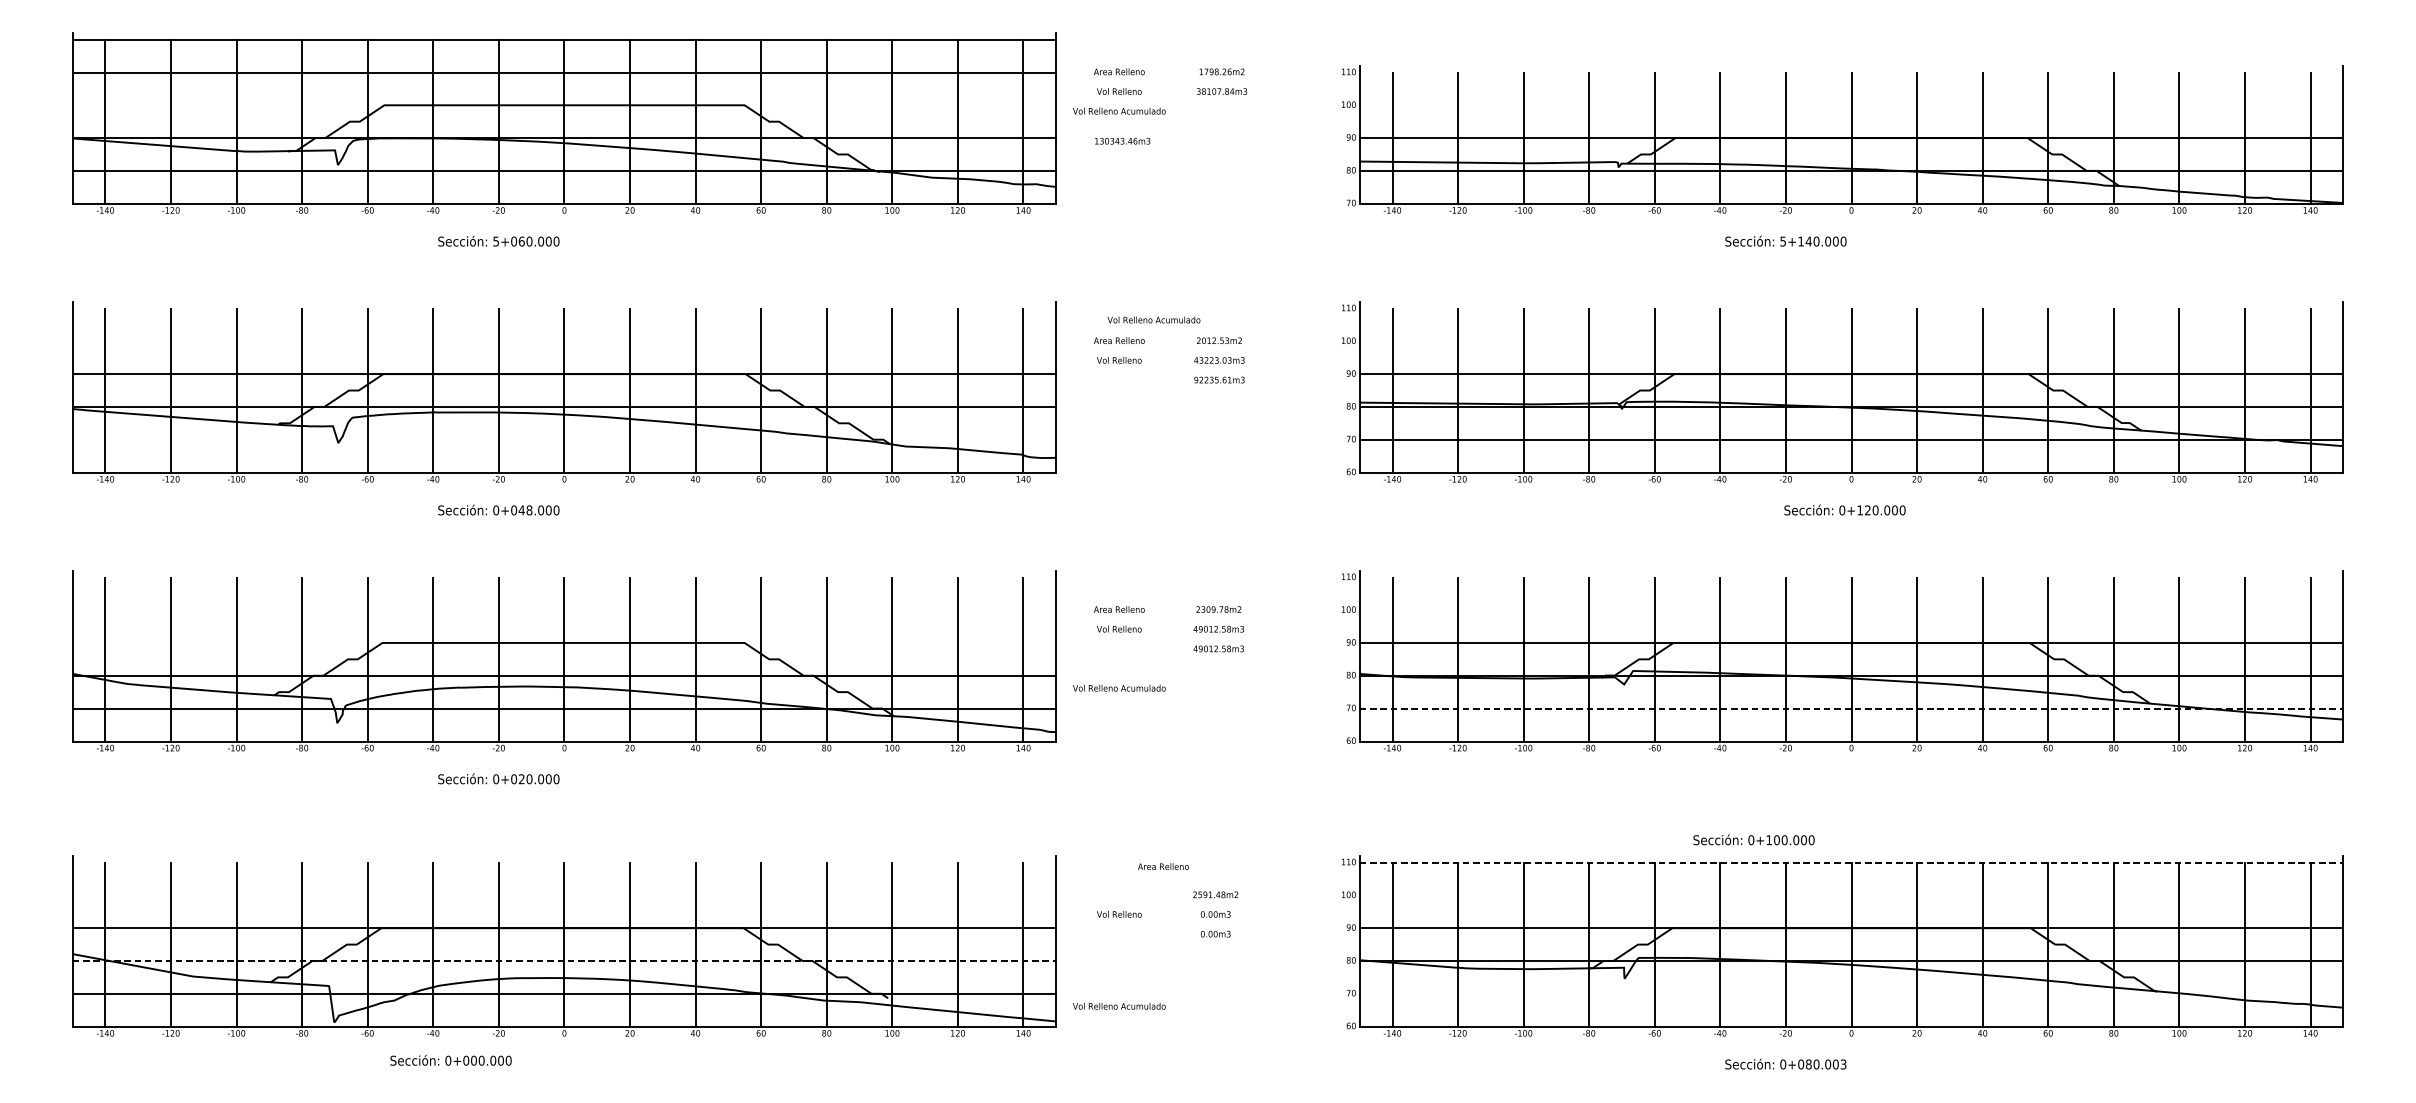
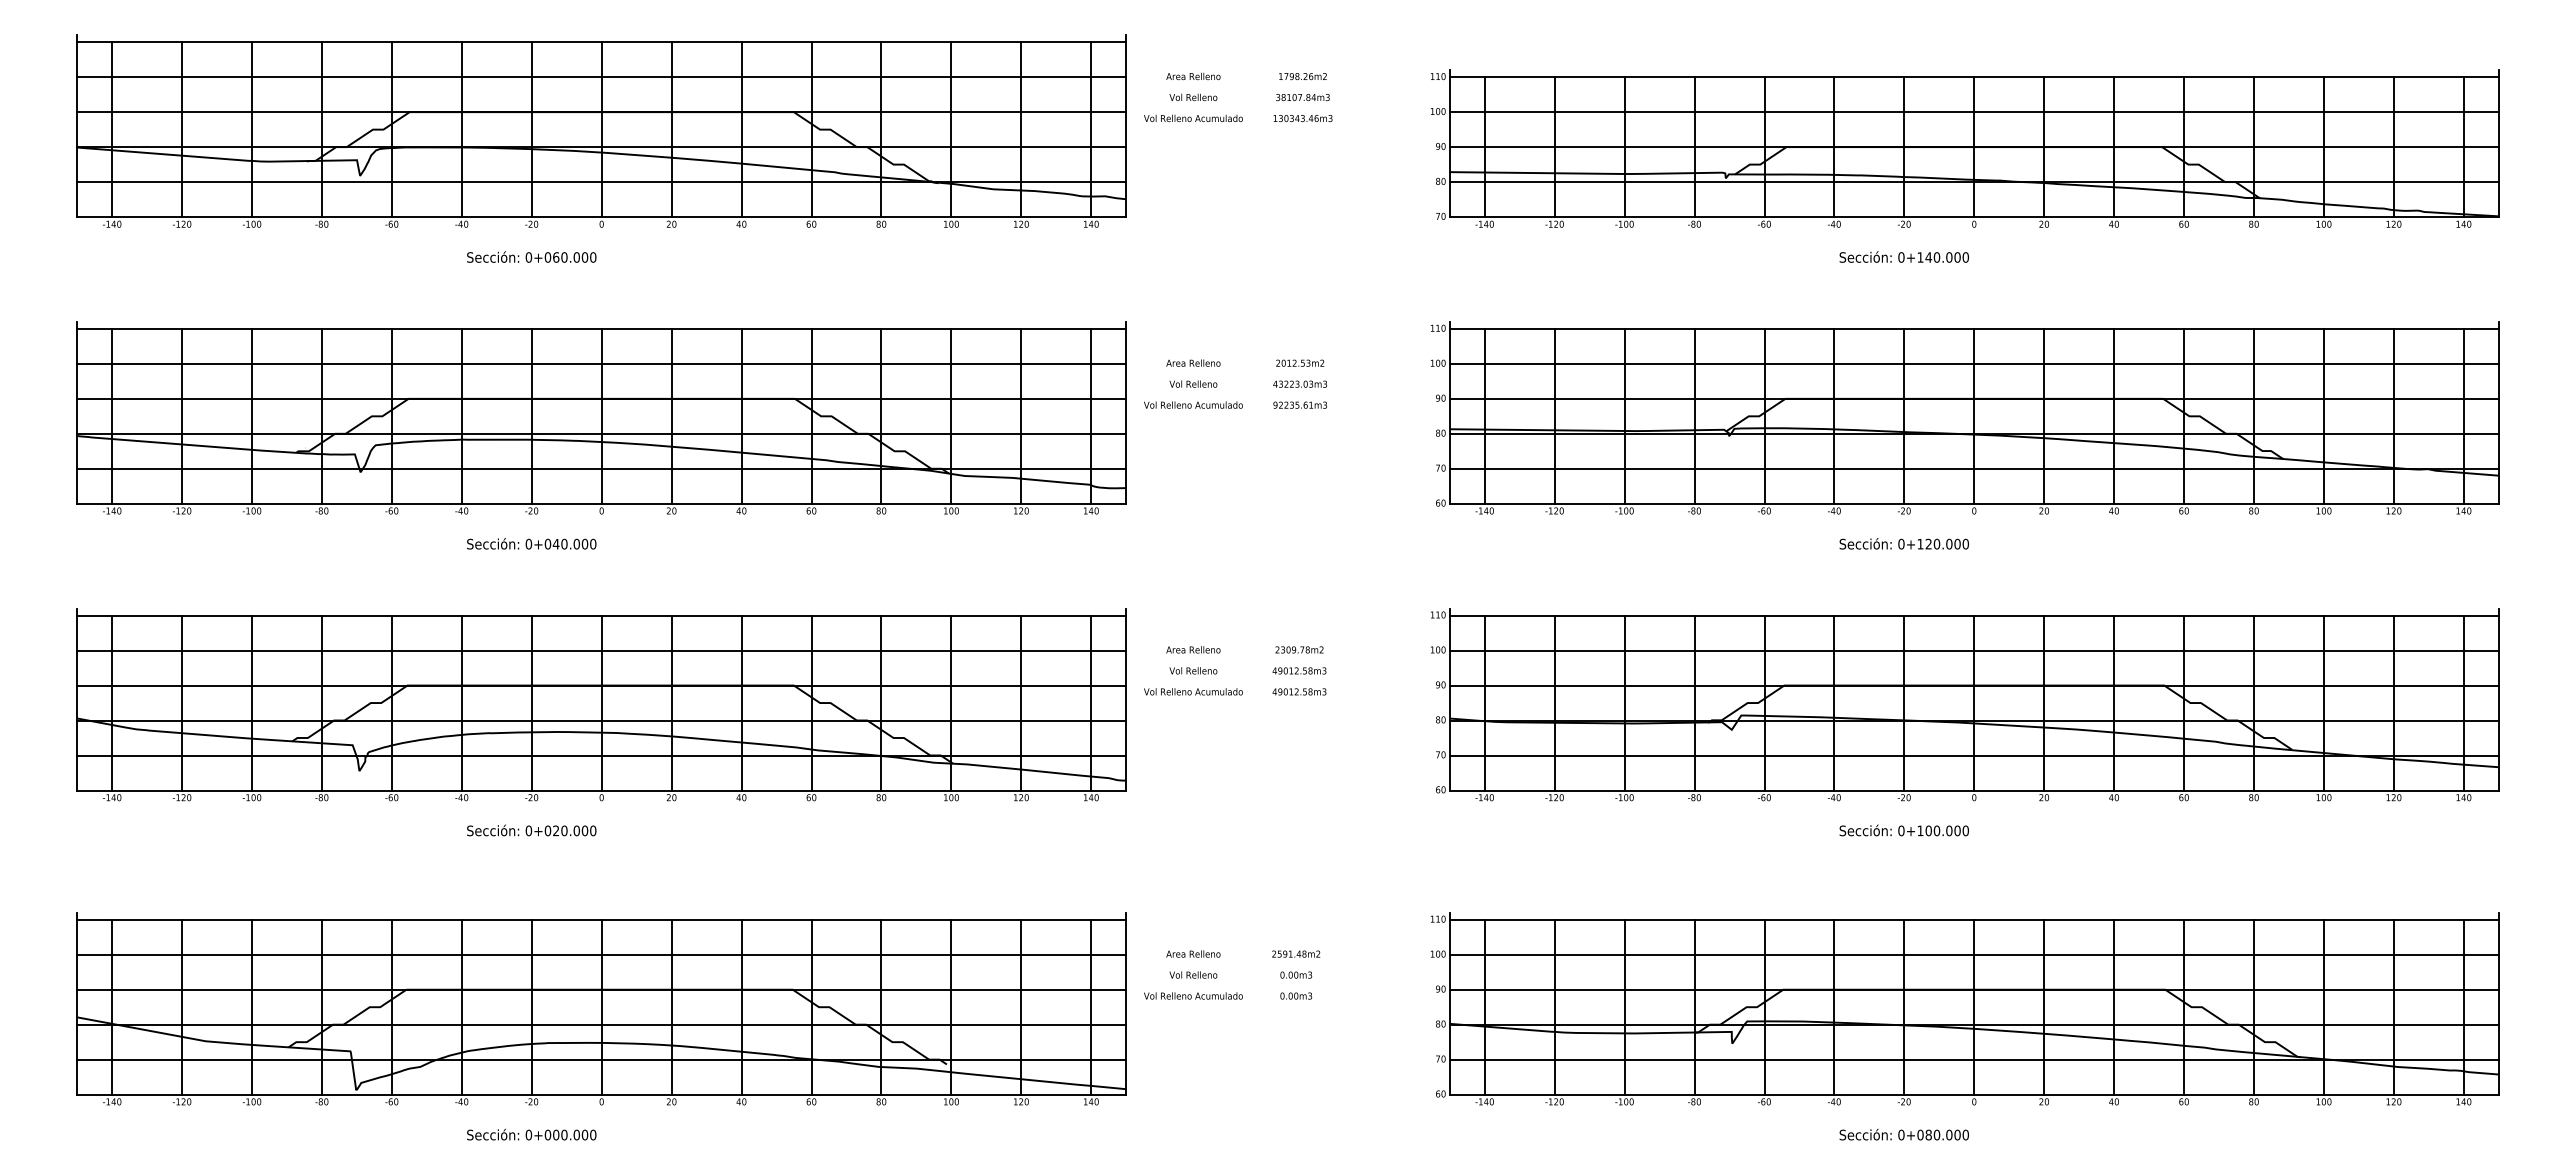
line: (1850, 72) -> (1973, 77), added
line: (564, 105) -> (601, 112), added
line: (1850, 105) -> (1973, 112), added
text: (1122, 141) -> (1302, 118), moved
text: (495, 241) -> (528, 257), 5+060.000 -> 0+060.000
text: (1783, 241) -> (1901, 257), 5+140.000 -> 0+140.000
line: (564, 309) -> (601, 329), added
line: (1850, 309) -> (1973, 329), added
text: (1154, 319) -> (1193, 404), moved
line: (564, 341) -> (601, 364), added
line: (1850, 341) -> (1973, 364), added
line: (564, 440) -> (601, 469), added
text: (1844, 509) -> (1903, 543), moved
text: (529, 510) -> (564, 544), 0+048.000 -> 0+040.000
line: (564, 577) -> (601, 615), added
line: (1850, 577) -> (1973, 615), added
line: (564, 610) -> (601, 650), added
line: (1850, 610) -> (1973, 650), added
line: (564, 642) -> (601, 685), added
text: (1119, 687) -> (1193, 691), moved
line: (1851, 708) -> (1974, 755), dashed -> solid
text: (1753, 839) -> (1903, 830), moved
line: (564, 863) -> (601, 920), added
line: (1851, 863) -> (1974, 920), dashed -> solid
text: (1163, 866) -> (1193, 953), moved
line: (564, 896) -> (601, 955), added
line: (1850, 896) -> (1973, 955), added
line: (565, 960) -> (602, 1024), dashed -> solid
line: (1850, 993) -> (1973, 1059), added
text: (1119, 1005) -> (1193, 995), moved
text: (450, 1060) -> (531, 1134), moved
text: (1843, 1063) -> (1965, 1134), 0+080.003 -> 0+080.000

